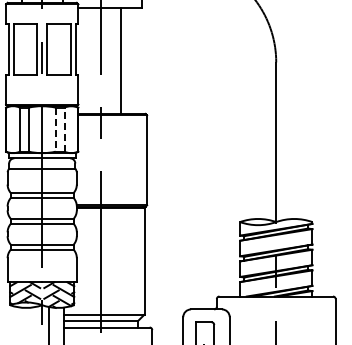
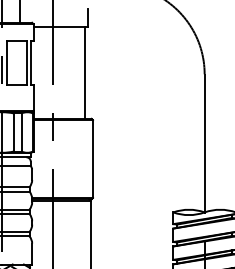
line: (121, 60) -> (85, 72), moved
line: (64, 129) -> (21, 132), dashed -> solid
line: (55, 130) -> (13, 133), dashed -> solid

